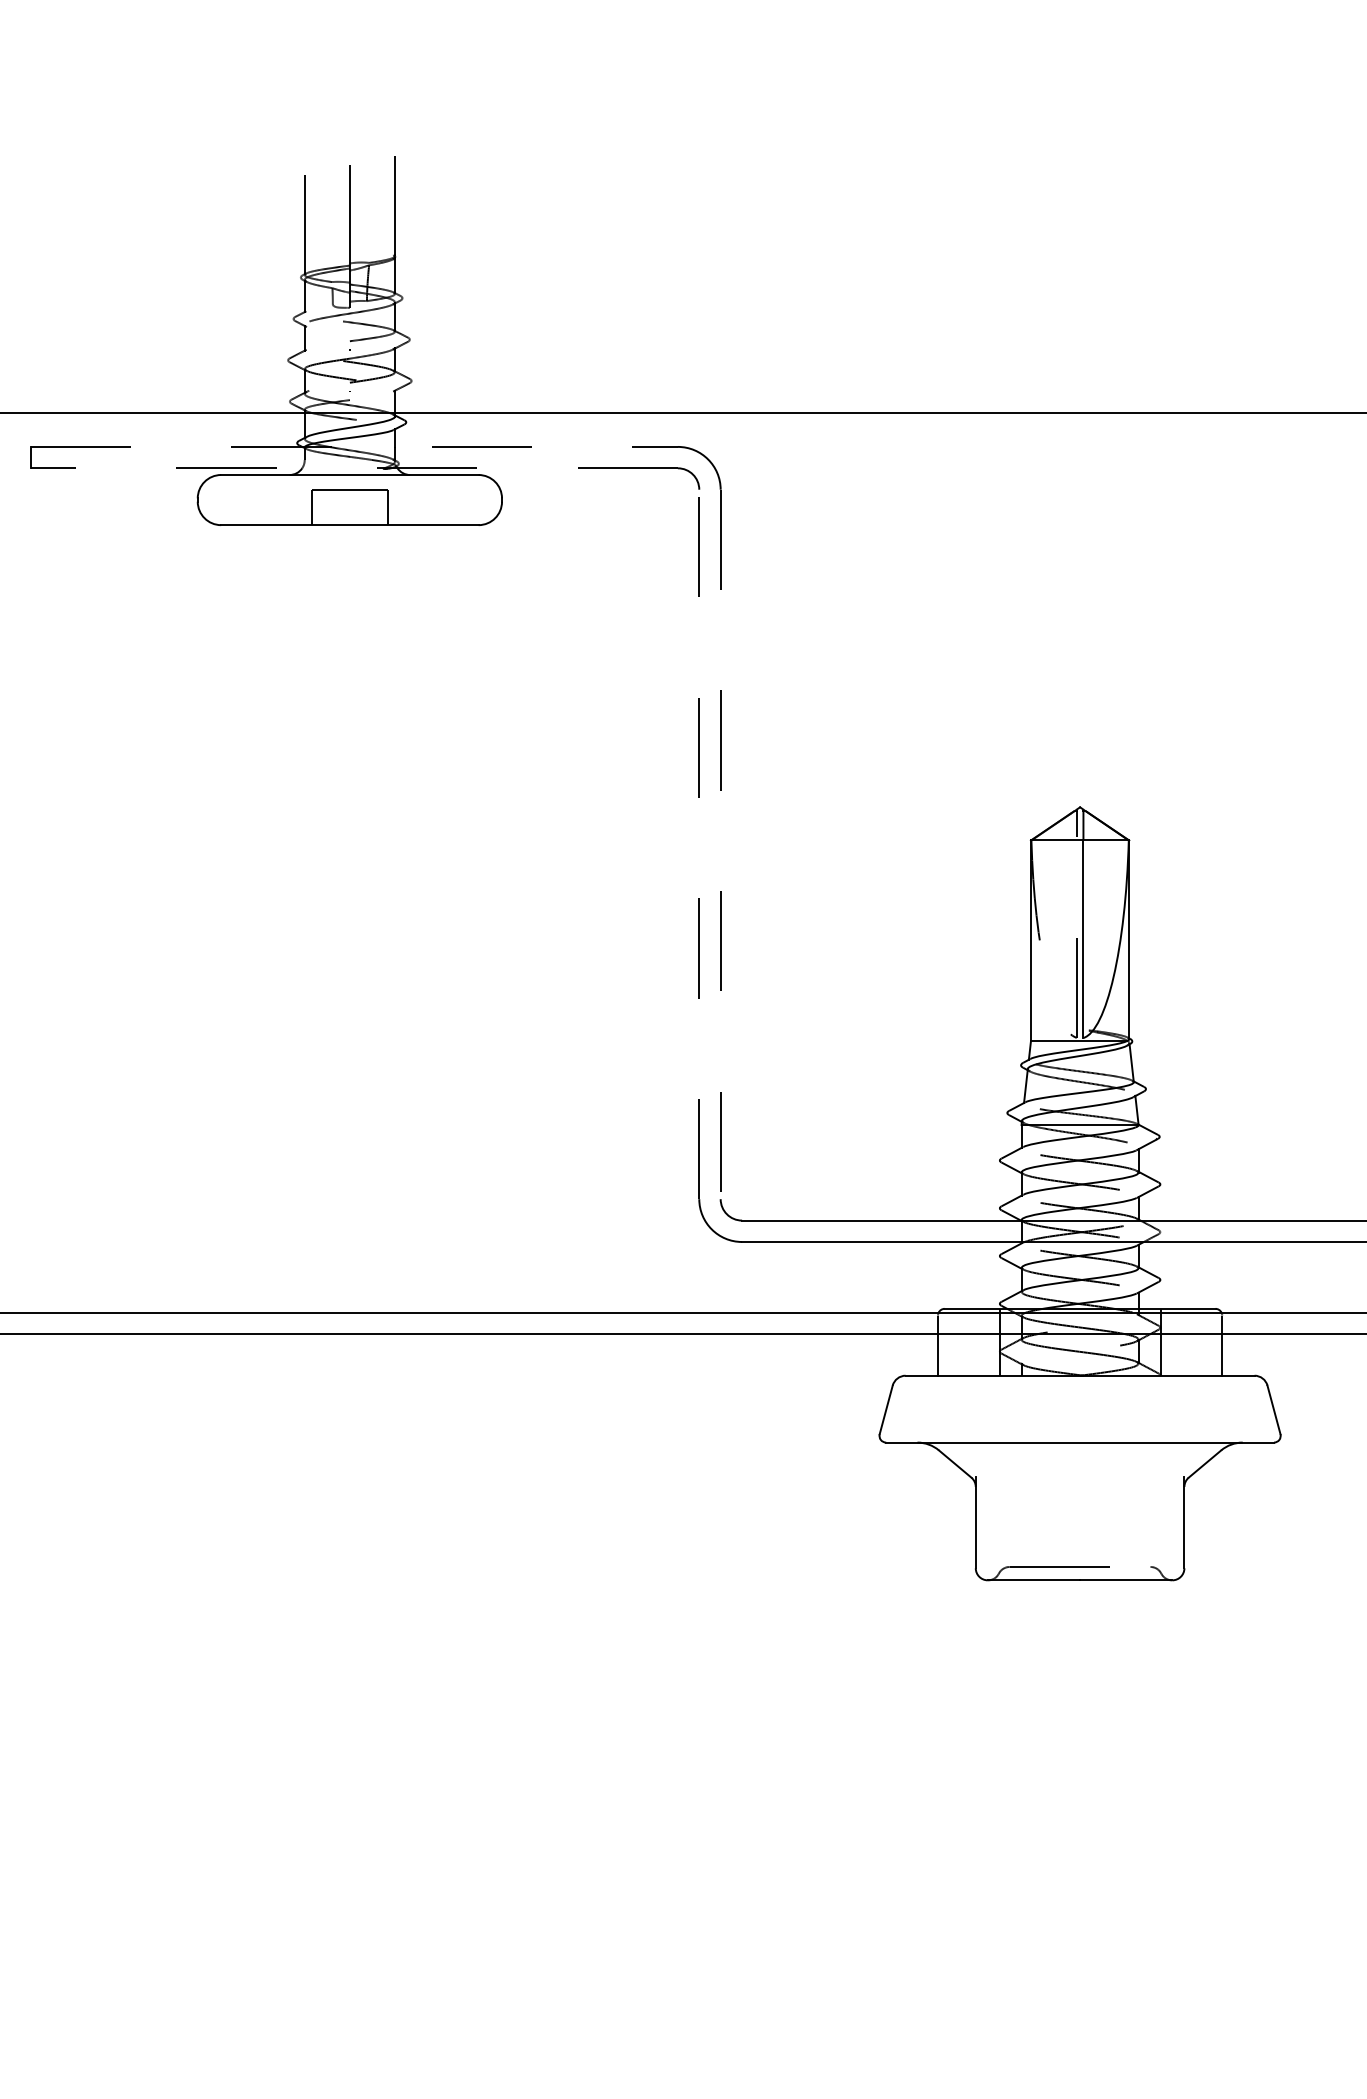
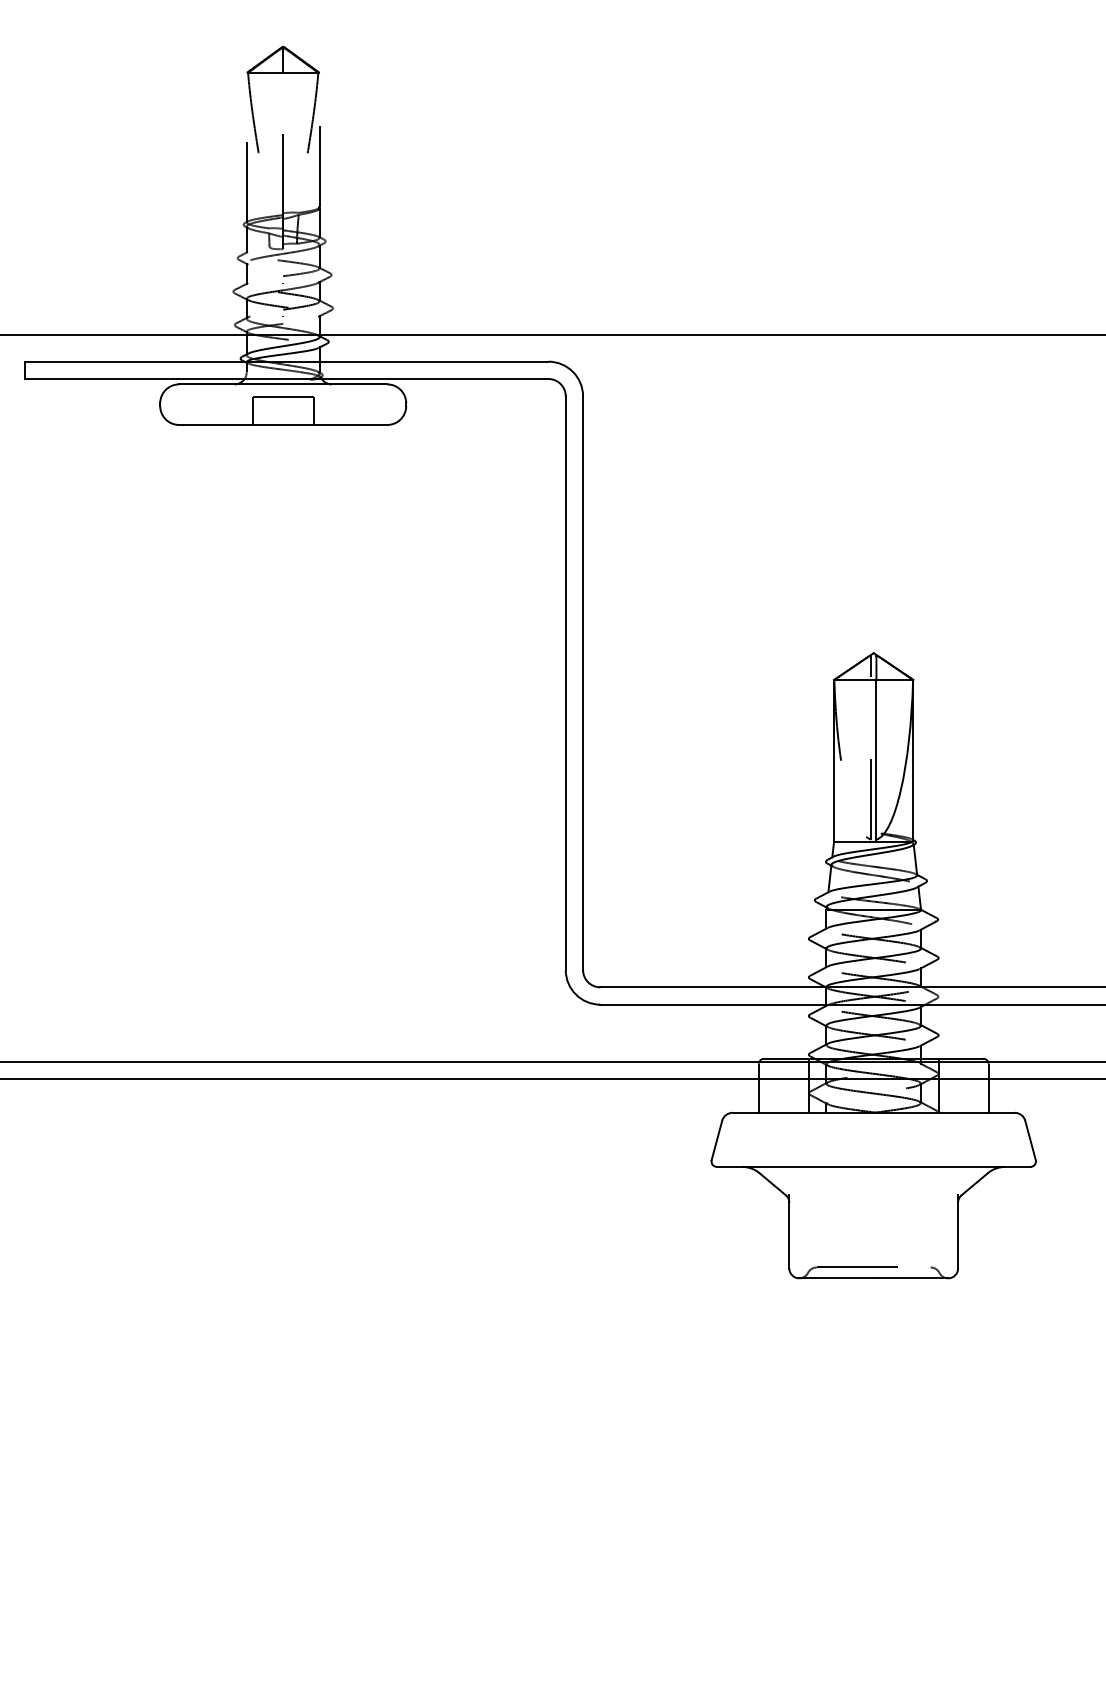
part: (349, 90) -> (282, 73), added
line: (354, 446) -> (286, 361), dashed -> solid
line: (354, 468) -> (286, 379), dashed -> solid
line: (699, 844) -> (565, 683), dashed -> solid
line: (720, 844) -> (582, 683), dashed -> solid

